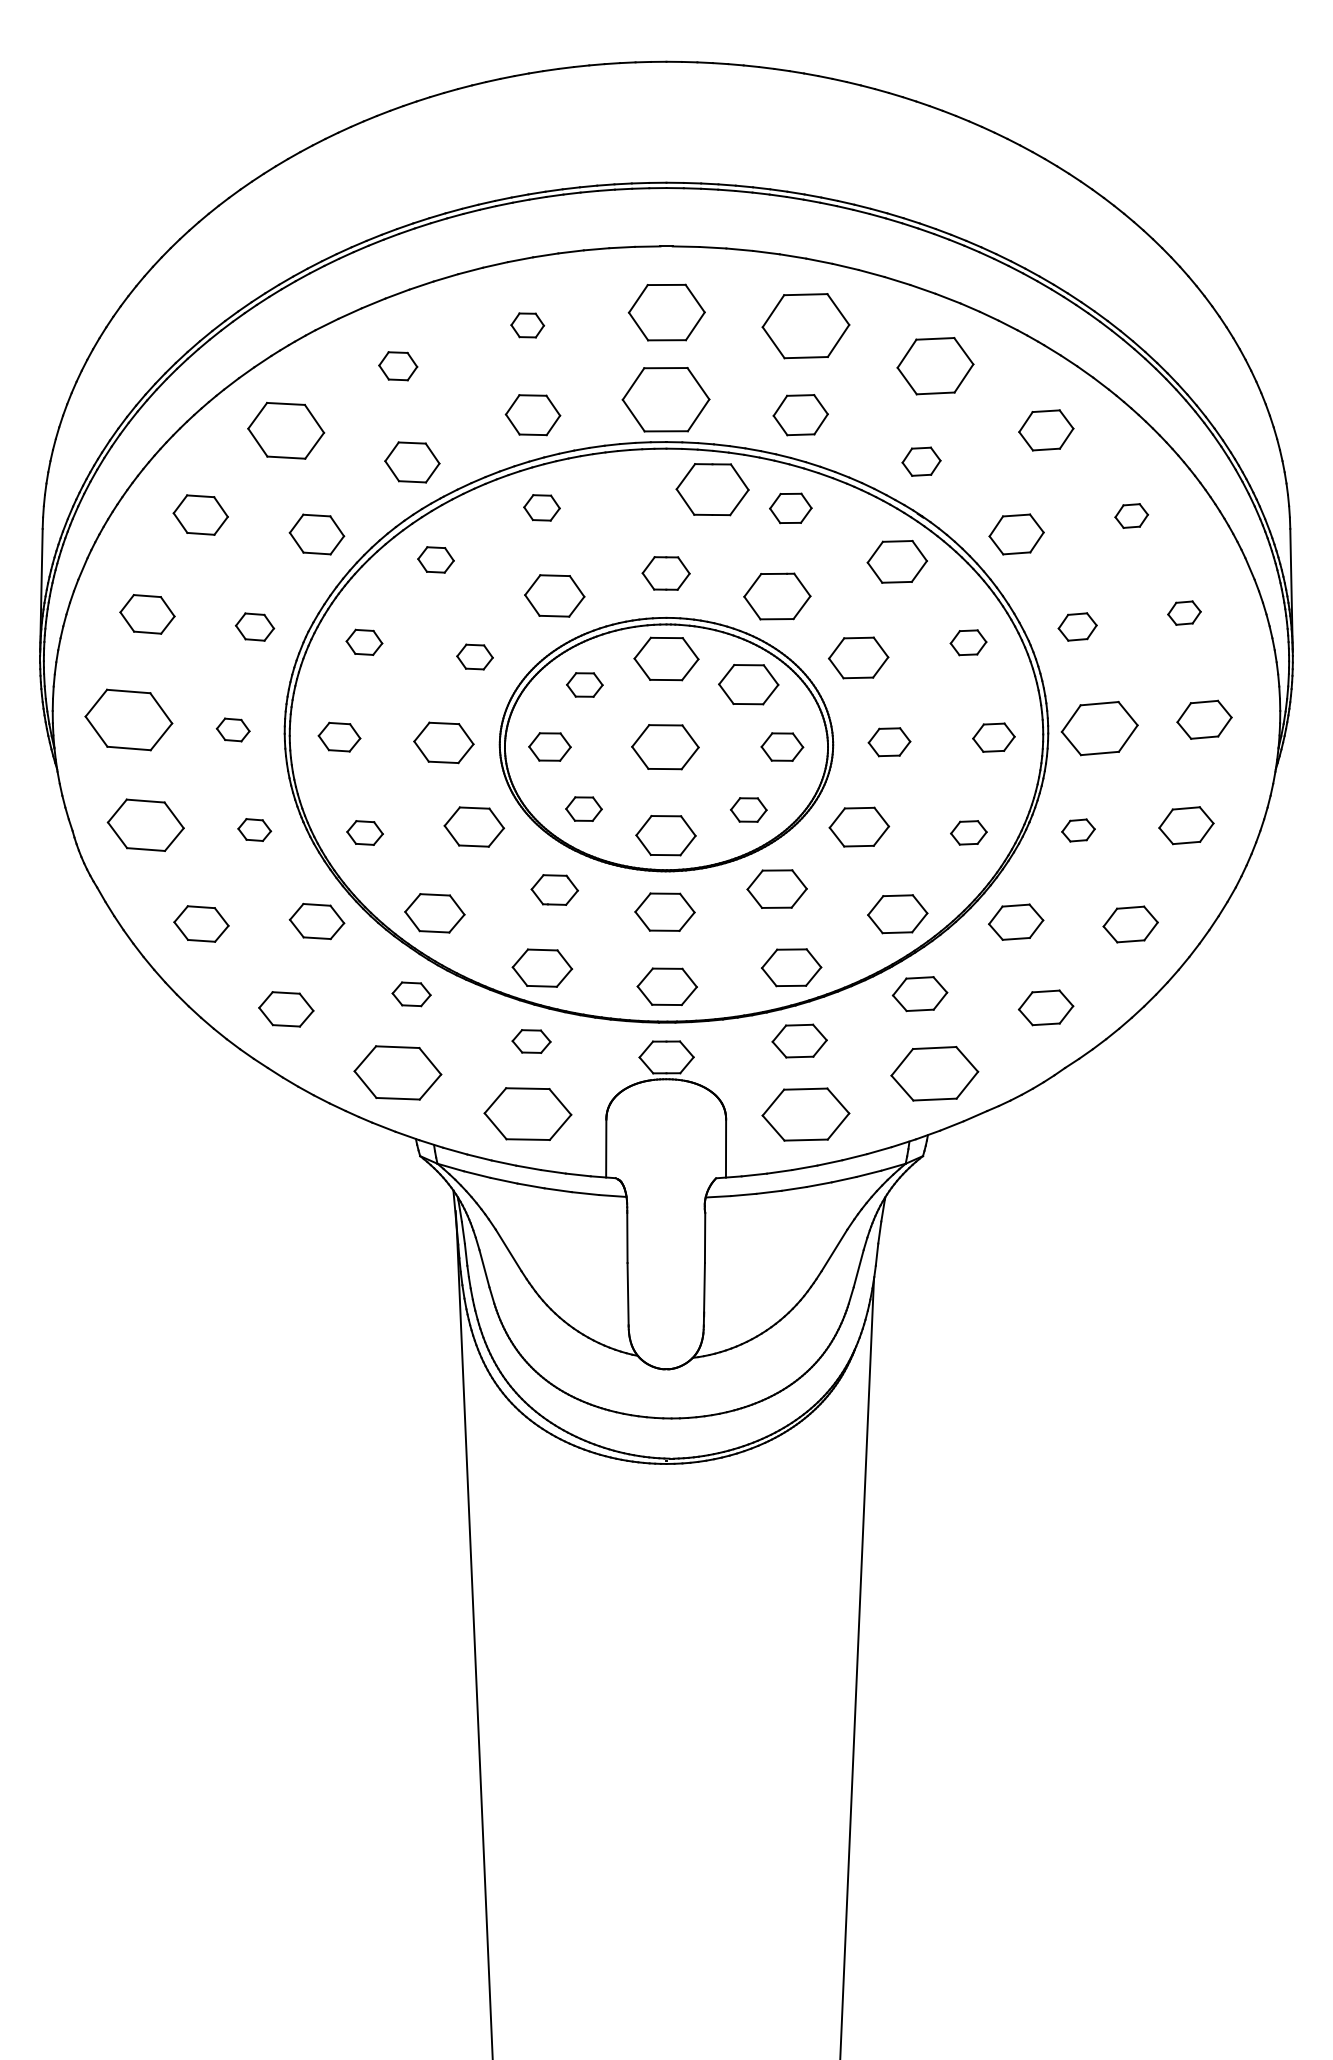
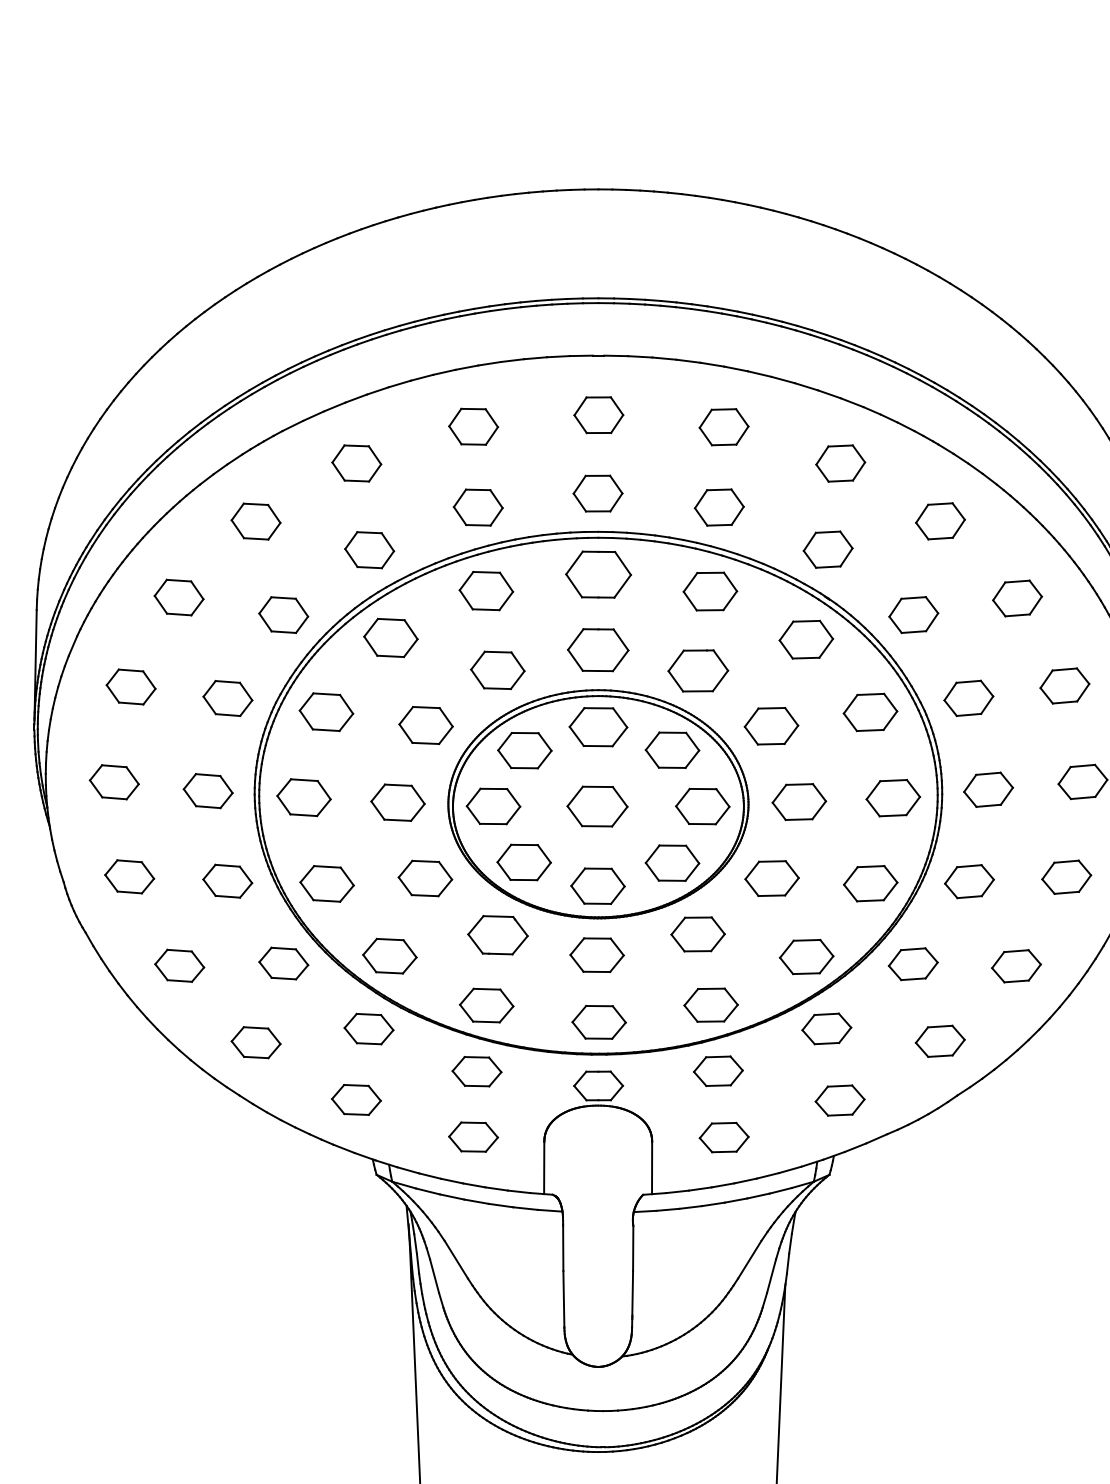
part: (666, 312) -> (598, 415), size x0.71
part: (527, 325) -> (473, 426), size x1.67
part: (805, 325) -> (723, 426), size x0.62
part: (398, 366) -> (357, 463), size x1.43
part: (935, 366) -> (840, 463), size x0.71
part: (665, 399) -> (597, 493), size x0.62
part: (286, 430) -> (256, 521), size x0.71
part: (921, 461) -> (828, 549), size x1.43
part: (712, 489) -> (598, 574), moved
part: (541, 507) -> (485, 590), size x1.67
part: (790, 508) -> (710, 591), size x1.43
part: (1131, 515) -> (1017, 597), size x1.67
part: (435, 559) -> (390, 637), size x1.67
part: (665, 573) -> (597, 650), size x1.43
part: (1184, 612) -> (1064, 685), size x1.67
part: (254, 626) -> (227, 697), size x1.43
part: (1077, 626) -> (968, 697), size x1.43
part: (364, 642) -> (326, 712), size x1.67
part: (968, 642) -> (870, 712), size x1.67
part: (474, 656) -> (425, 724), size x1.67
part: (584, 684) -> (524, 750), size x1.67
part: (128, 720) -> (113, 782), size x0.62
part: (1099, 728) -> (988, 789), size x0.71
part: (233, 729) -> (208, 790), size x1.67
part: (339, 736) -> (304, 796), size x1.43
part: (993, 737) -> (892, 797), size x1.43
part: (889, 742) -> (799, 802), size x1.43
part: (549, 746) -> (493, 805), size x1.43
part: (782, 746) -> (702, 805), size x1.43
part: (583, 808) -> (523, 861), size x1.67
part: (748, 809) -> (672, 862), size x1.67
part: (145, 824) -> (129, 876), size x0.71
part: (254, 829) -> (227, 880), size x1.67
part: (1078, 830) -> (969, 881), size x1.67
part: (364, 832) -> (326, 883), size x1.67
part: (968, 832) -> (870, 883), size x1.67
part: (554, 889) -> (497, 934), size x1.43
part: (411, 994) -> (368, 1029), size x1.43
part: (531, 1041) -> (476, 1071), size x1.43
part: (397, 1072) -> (356, 1099), size x0.62
part: (934, 1073) -> (839, 1100), size x0.62
part: (527, 1114) -> (473, 1137), size x0.62
part: (806, 1114) -> (724, 1137), size x0.62

